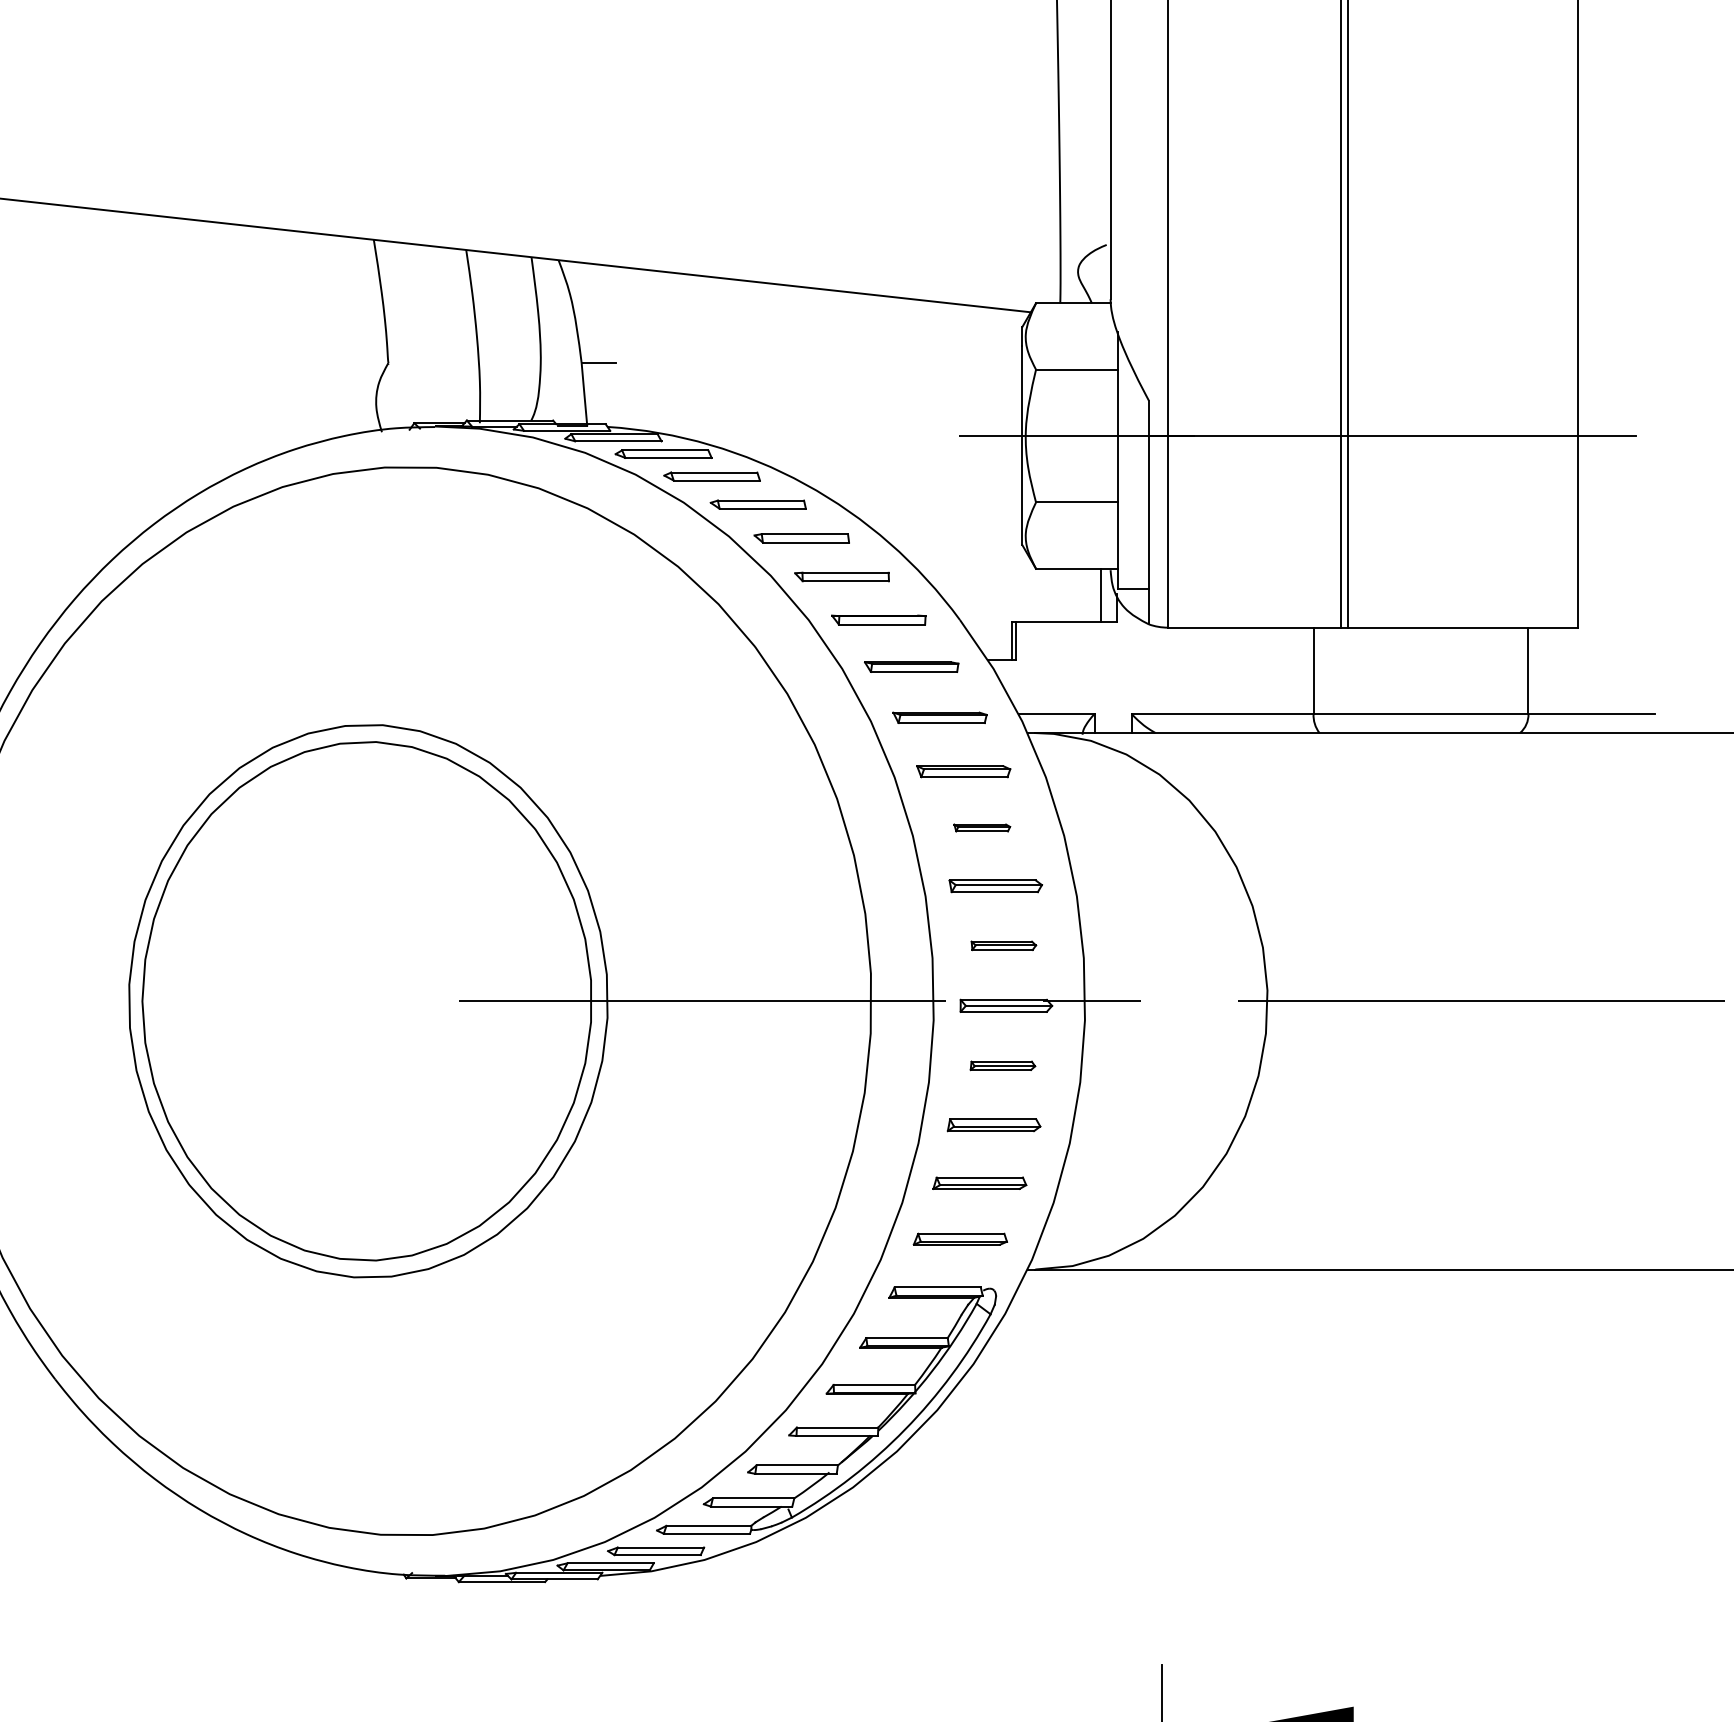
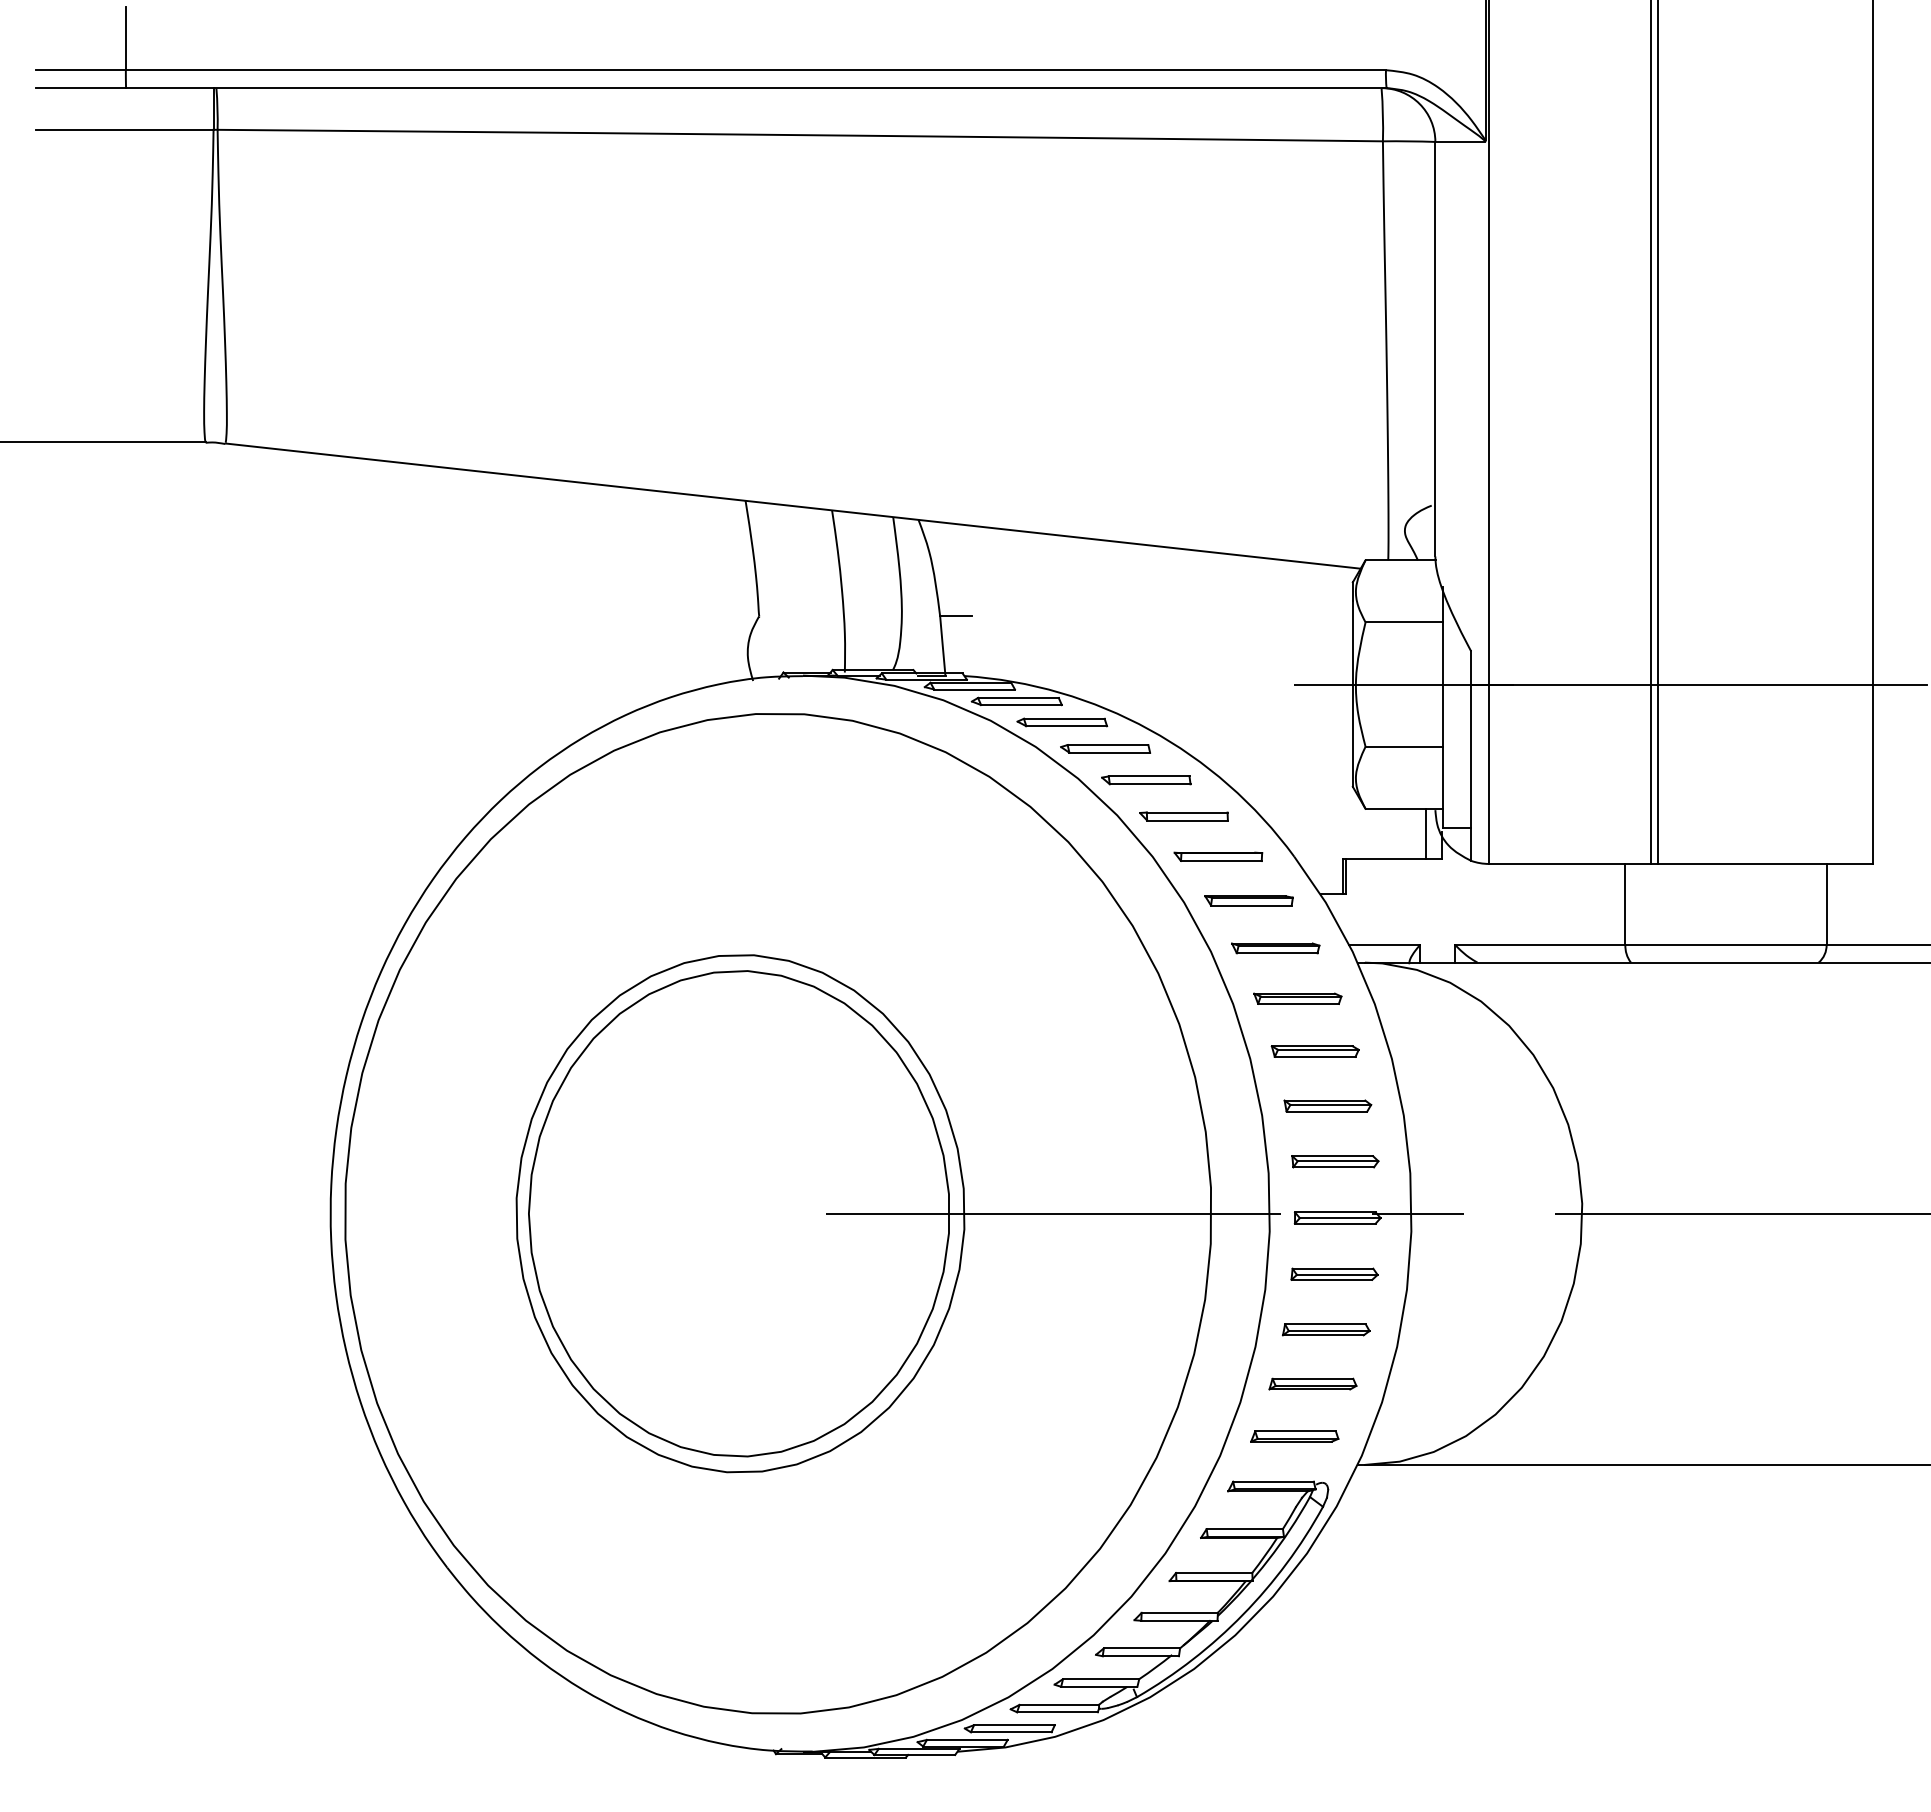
part: (981, 827) -> (1314, 1051), size x1.67
part: (1003, 945) -> (1335, 1161), size x1.43
part: (1002, 1065) -> (1334, 1273), size x1.43

